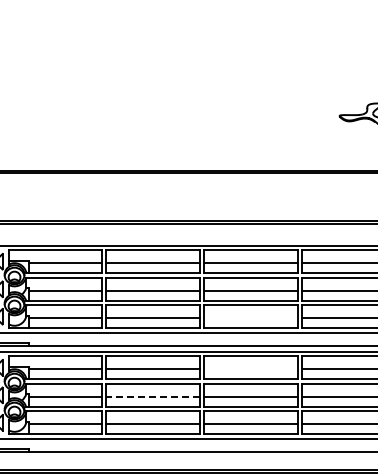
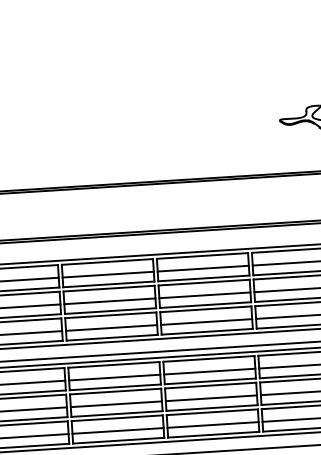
line: (251, 318) -> (206, 322), added
line: (251, 369) -> (209, 371), added
line: (153, 396) -> (116, 403), dashed -> solid

